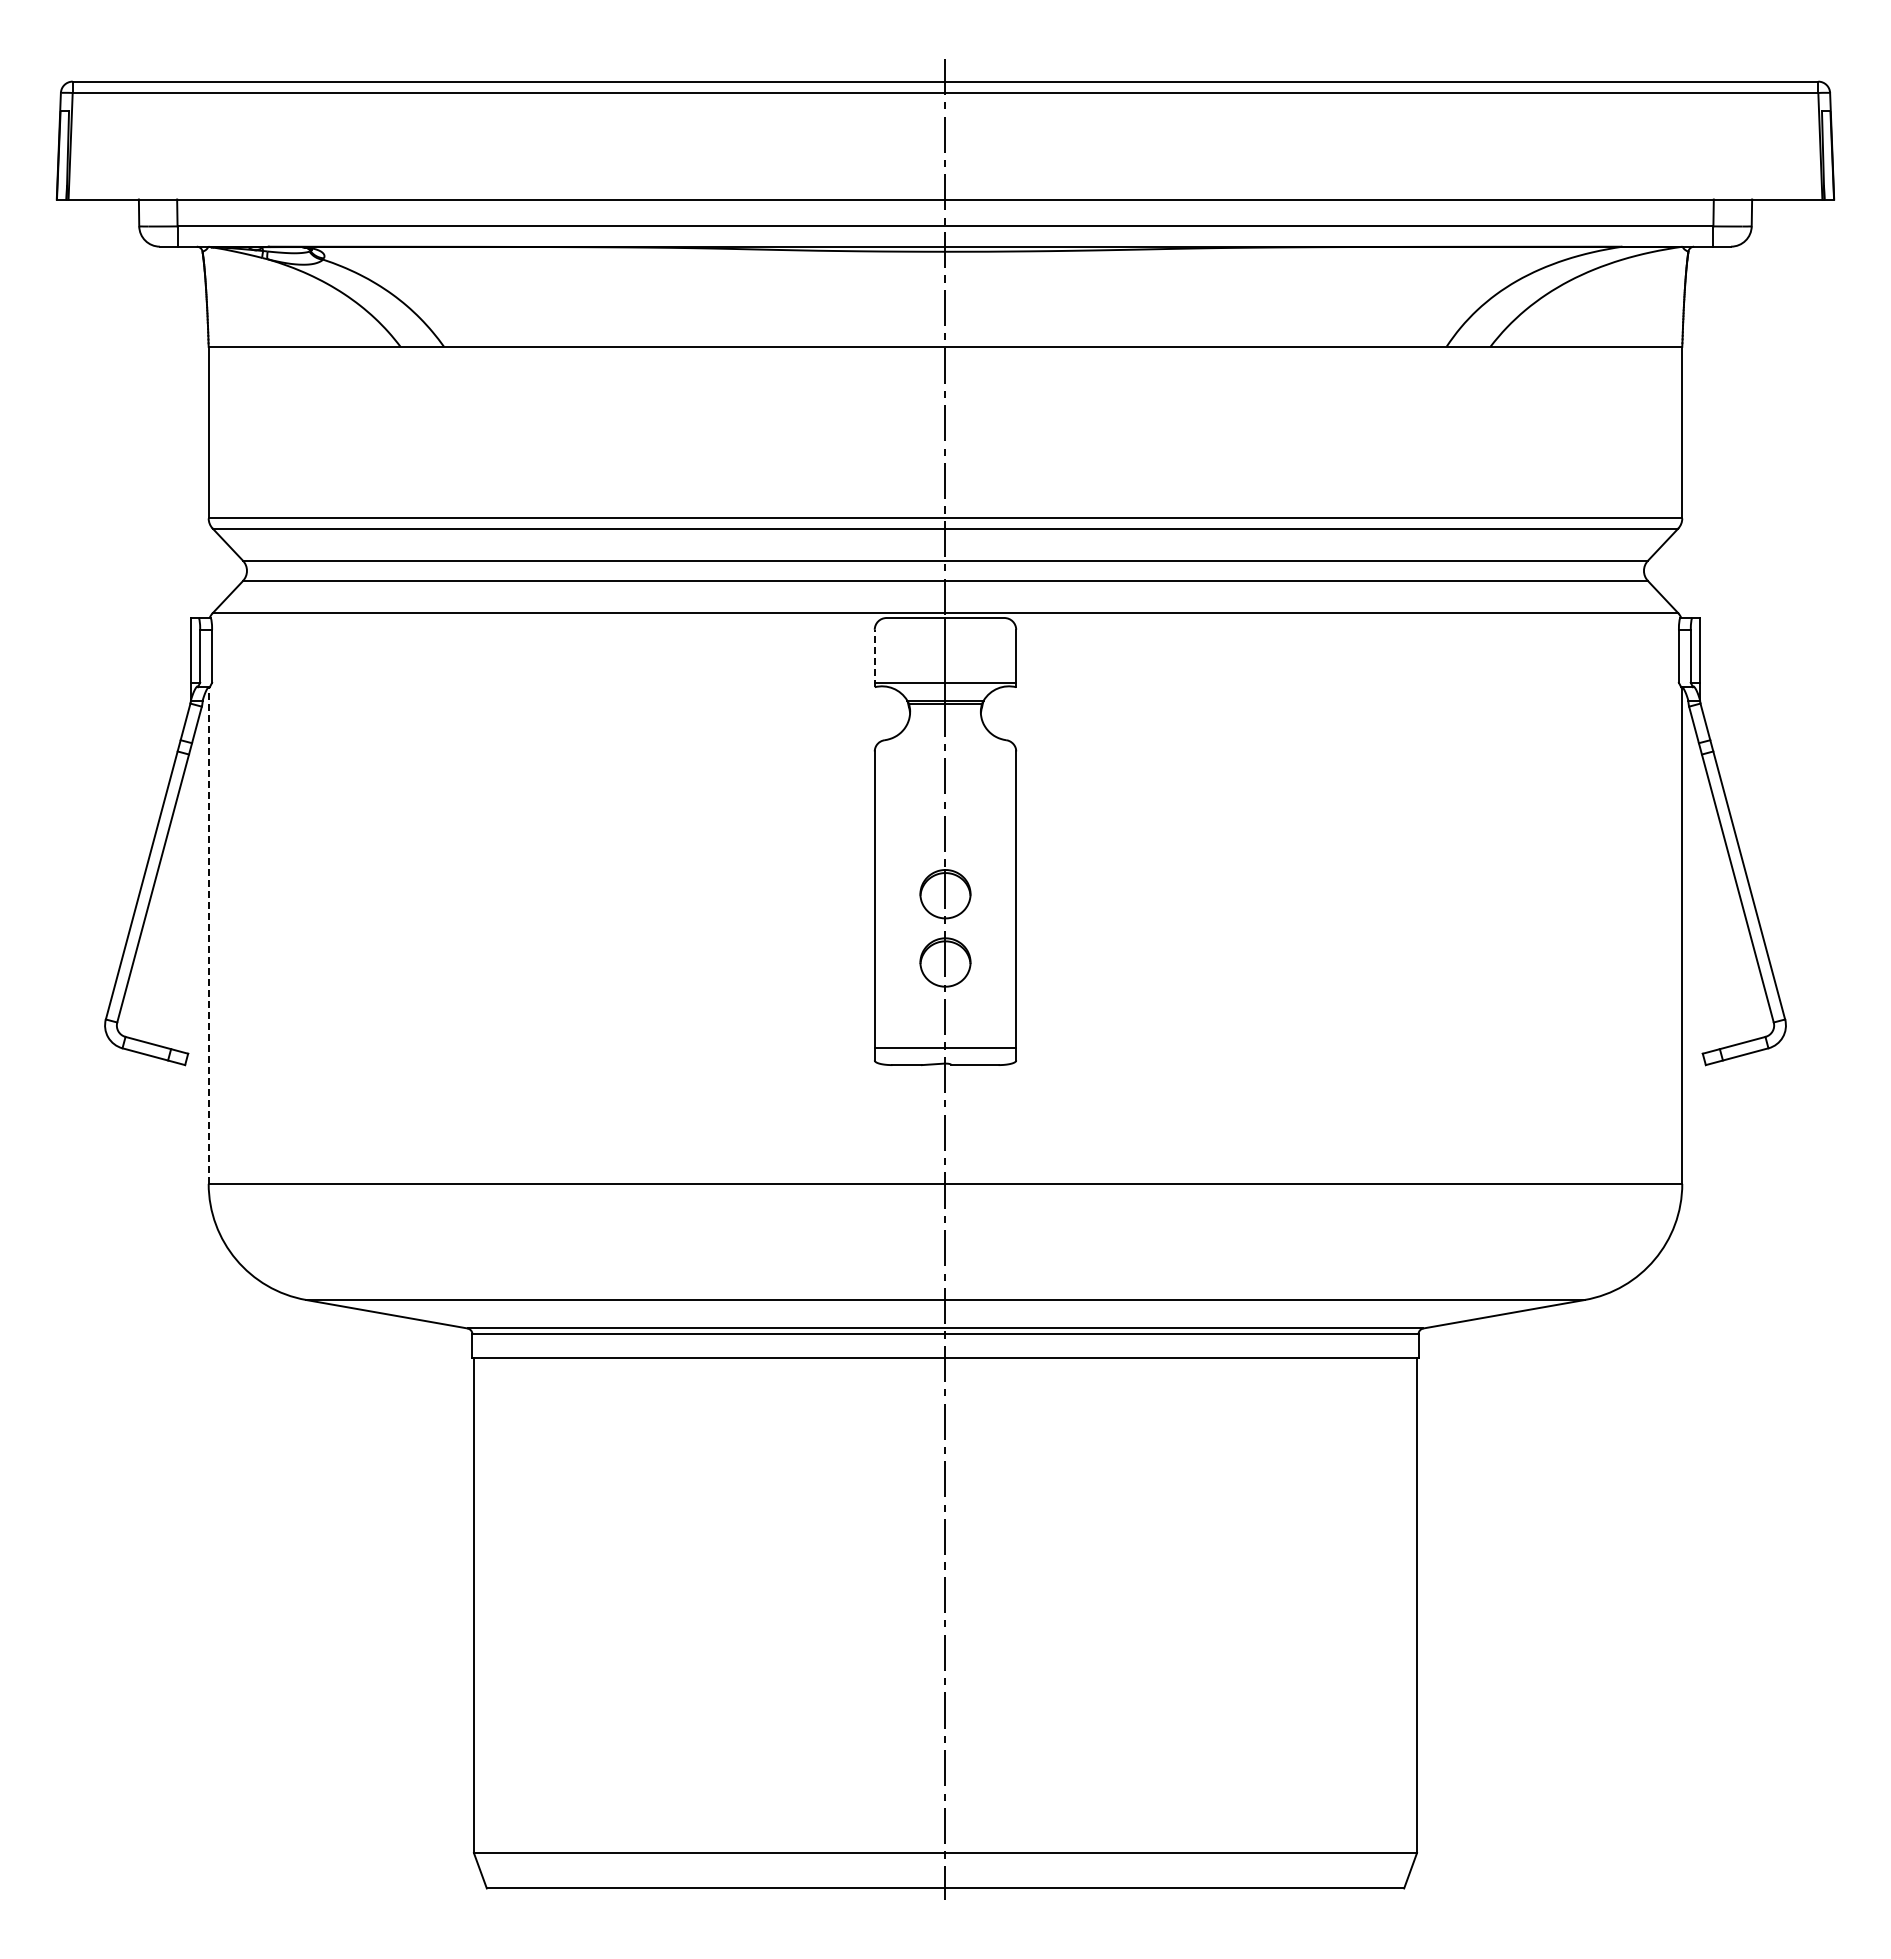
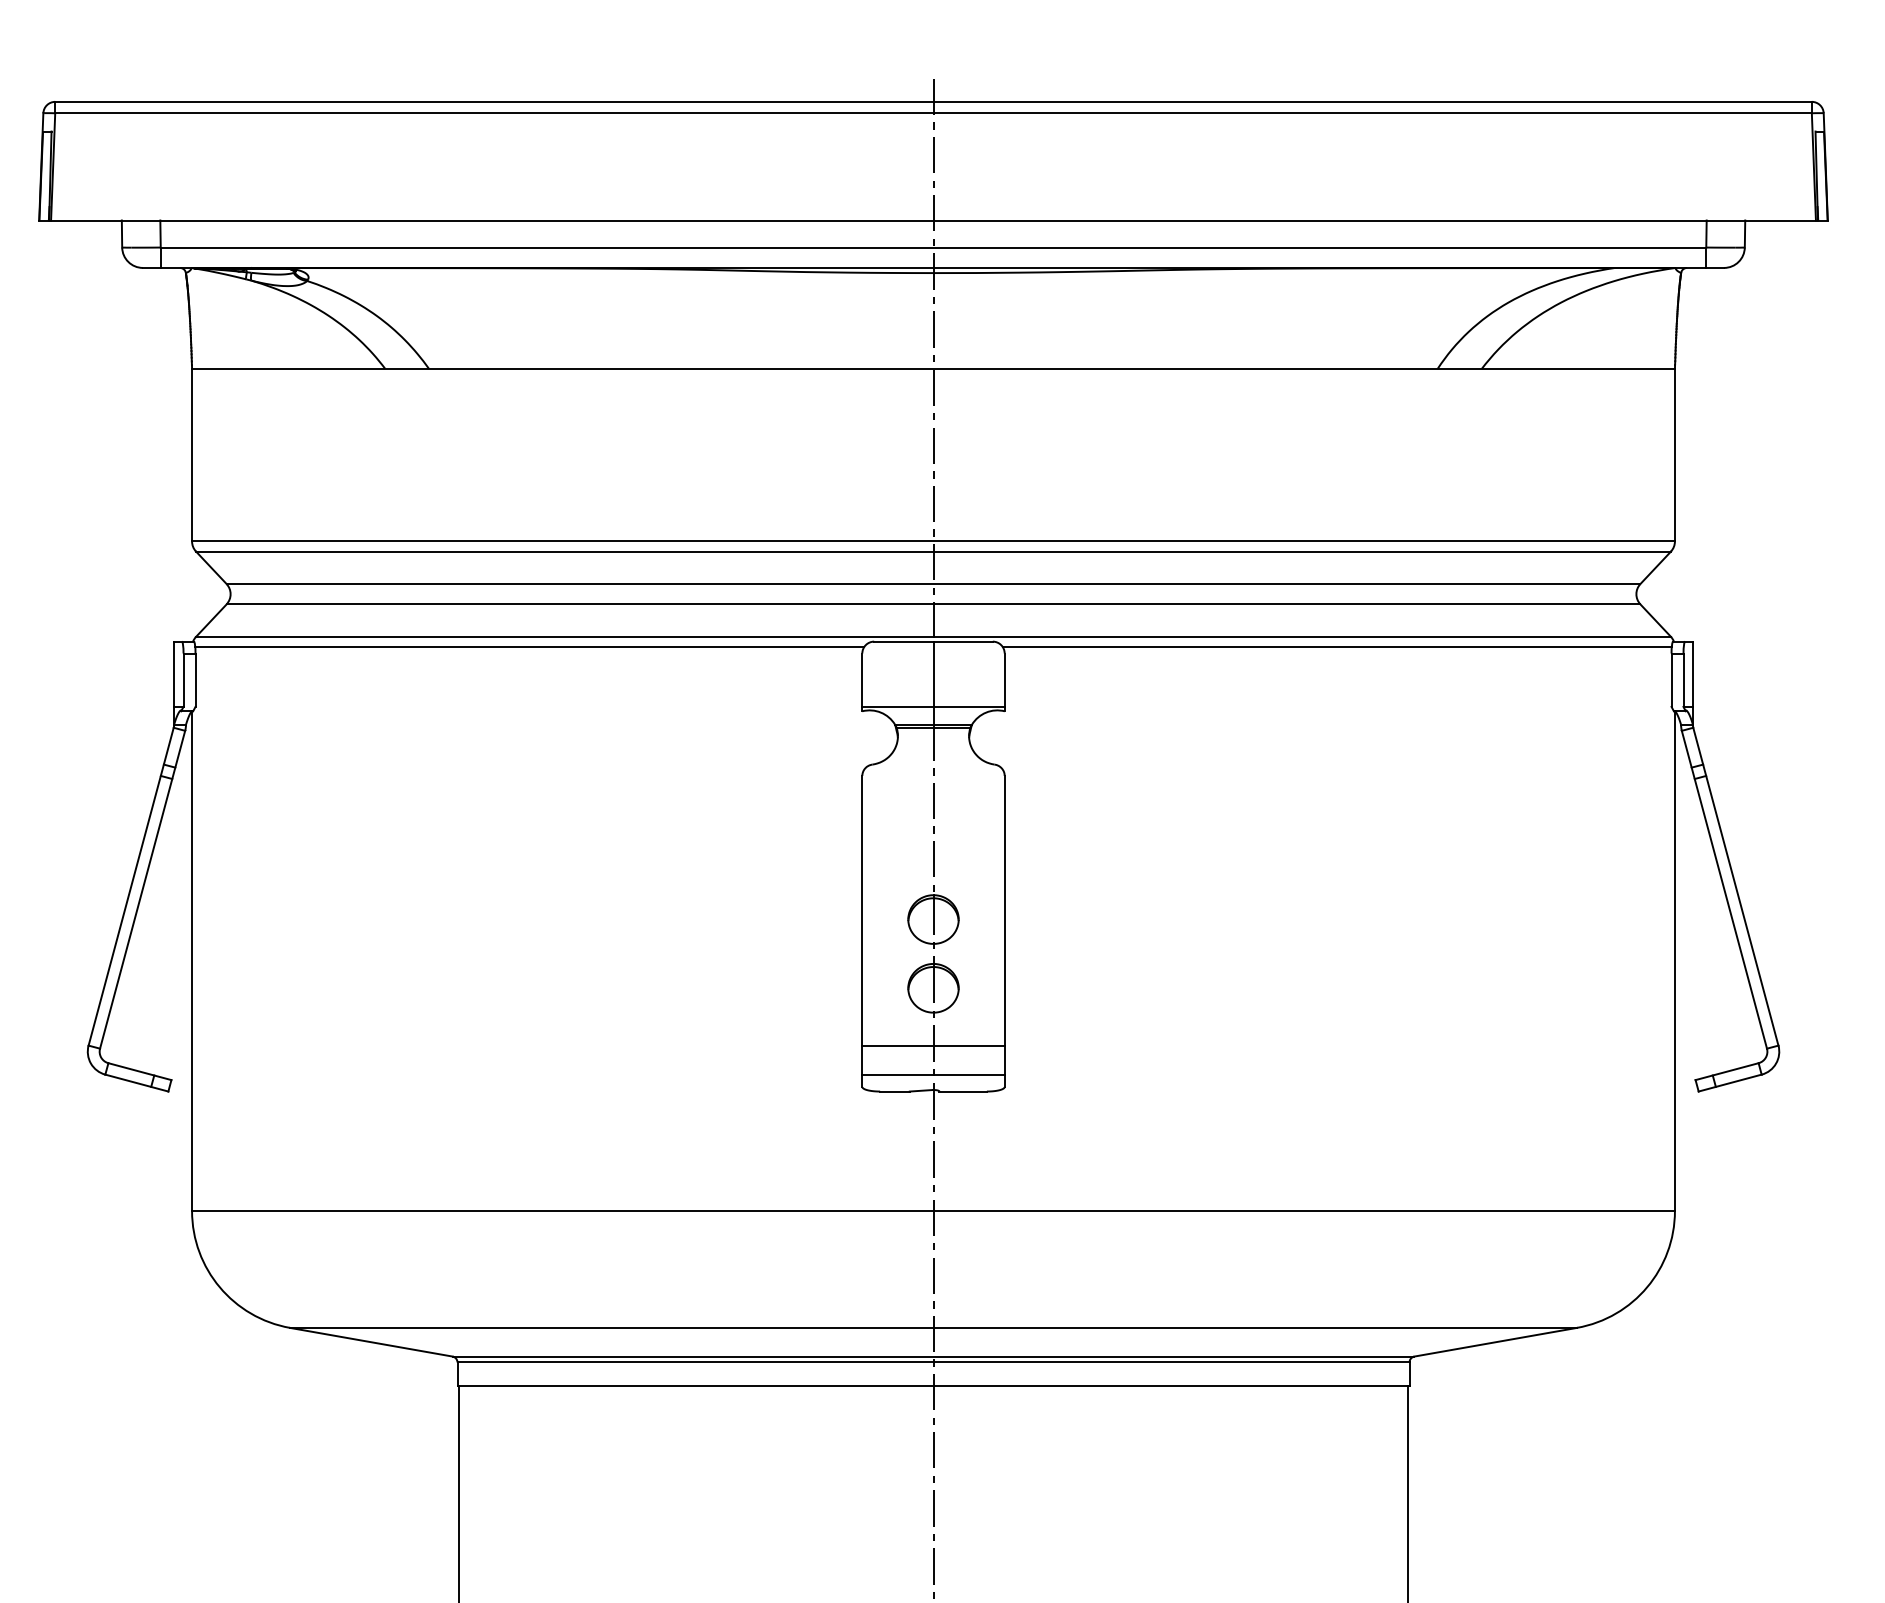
line: (543, 623) -> (528, 647), added
line: (1346, 623) -> (1337, 647), added
line: (874, 658) -> (862, 682), dashed -> solid
line: (208, 935) -> (191, 961), dashed -> solid
line: (945, 1019) -> (933, 1045), added

